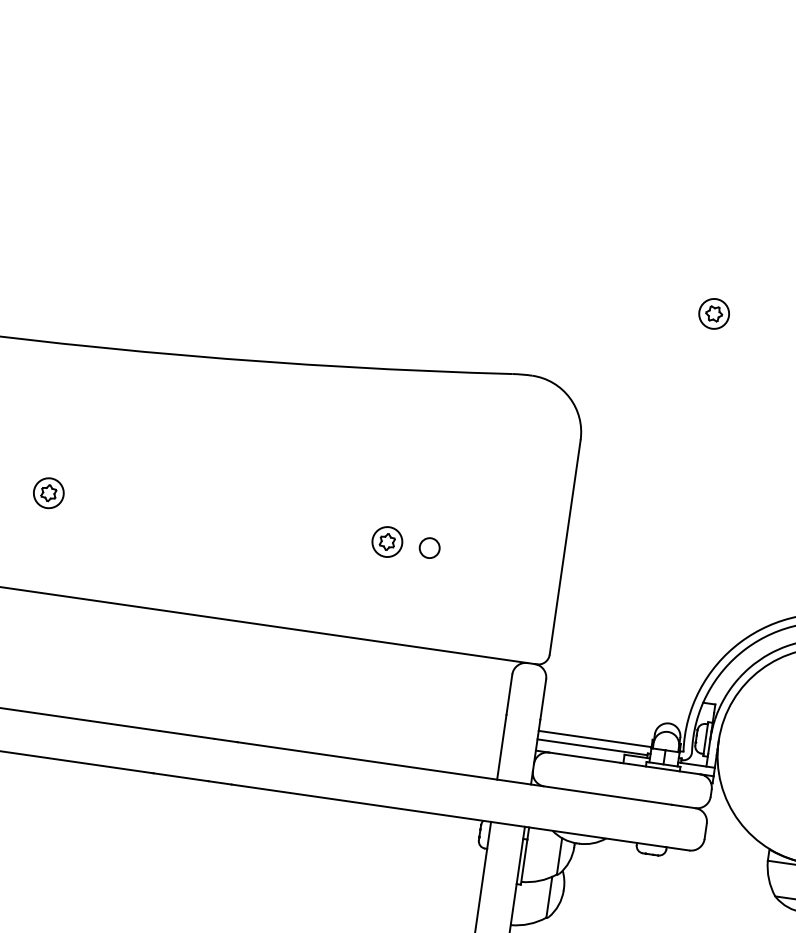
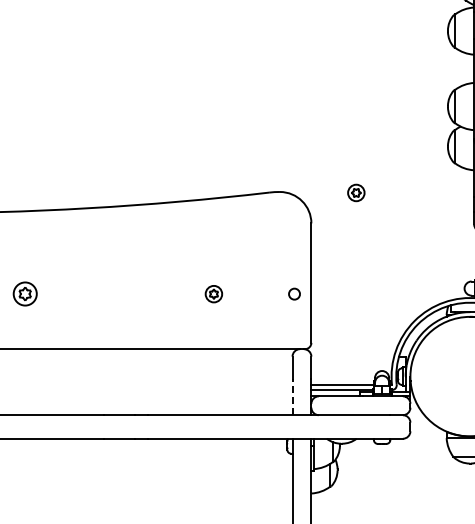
part: (714, 313) -> (356, 192), moved
part: (49, 493) -> (25, 294), size x1.4
circle: (429, 546) -> (294, 293), moved
line: (501, 746) -> (292, 396), solid -> dashed

